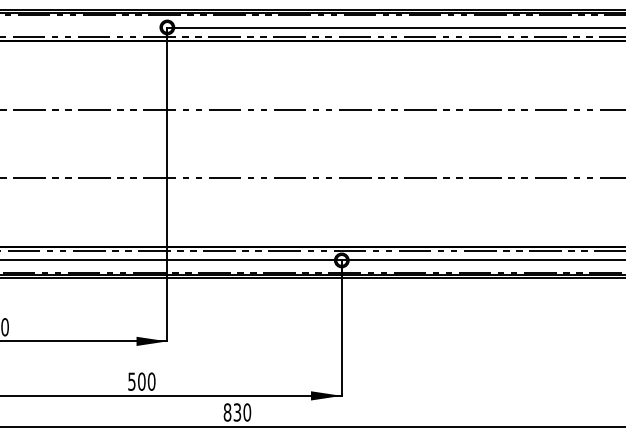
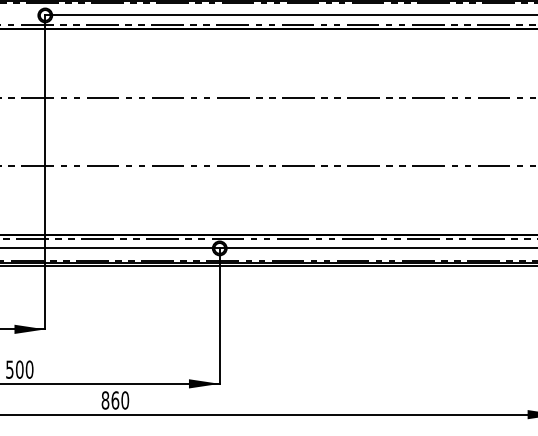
text: (237, 412) -> (115, 400), 830 -> 860

